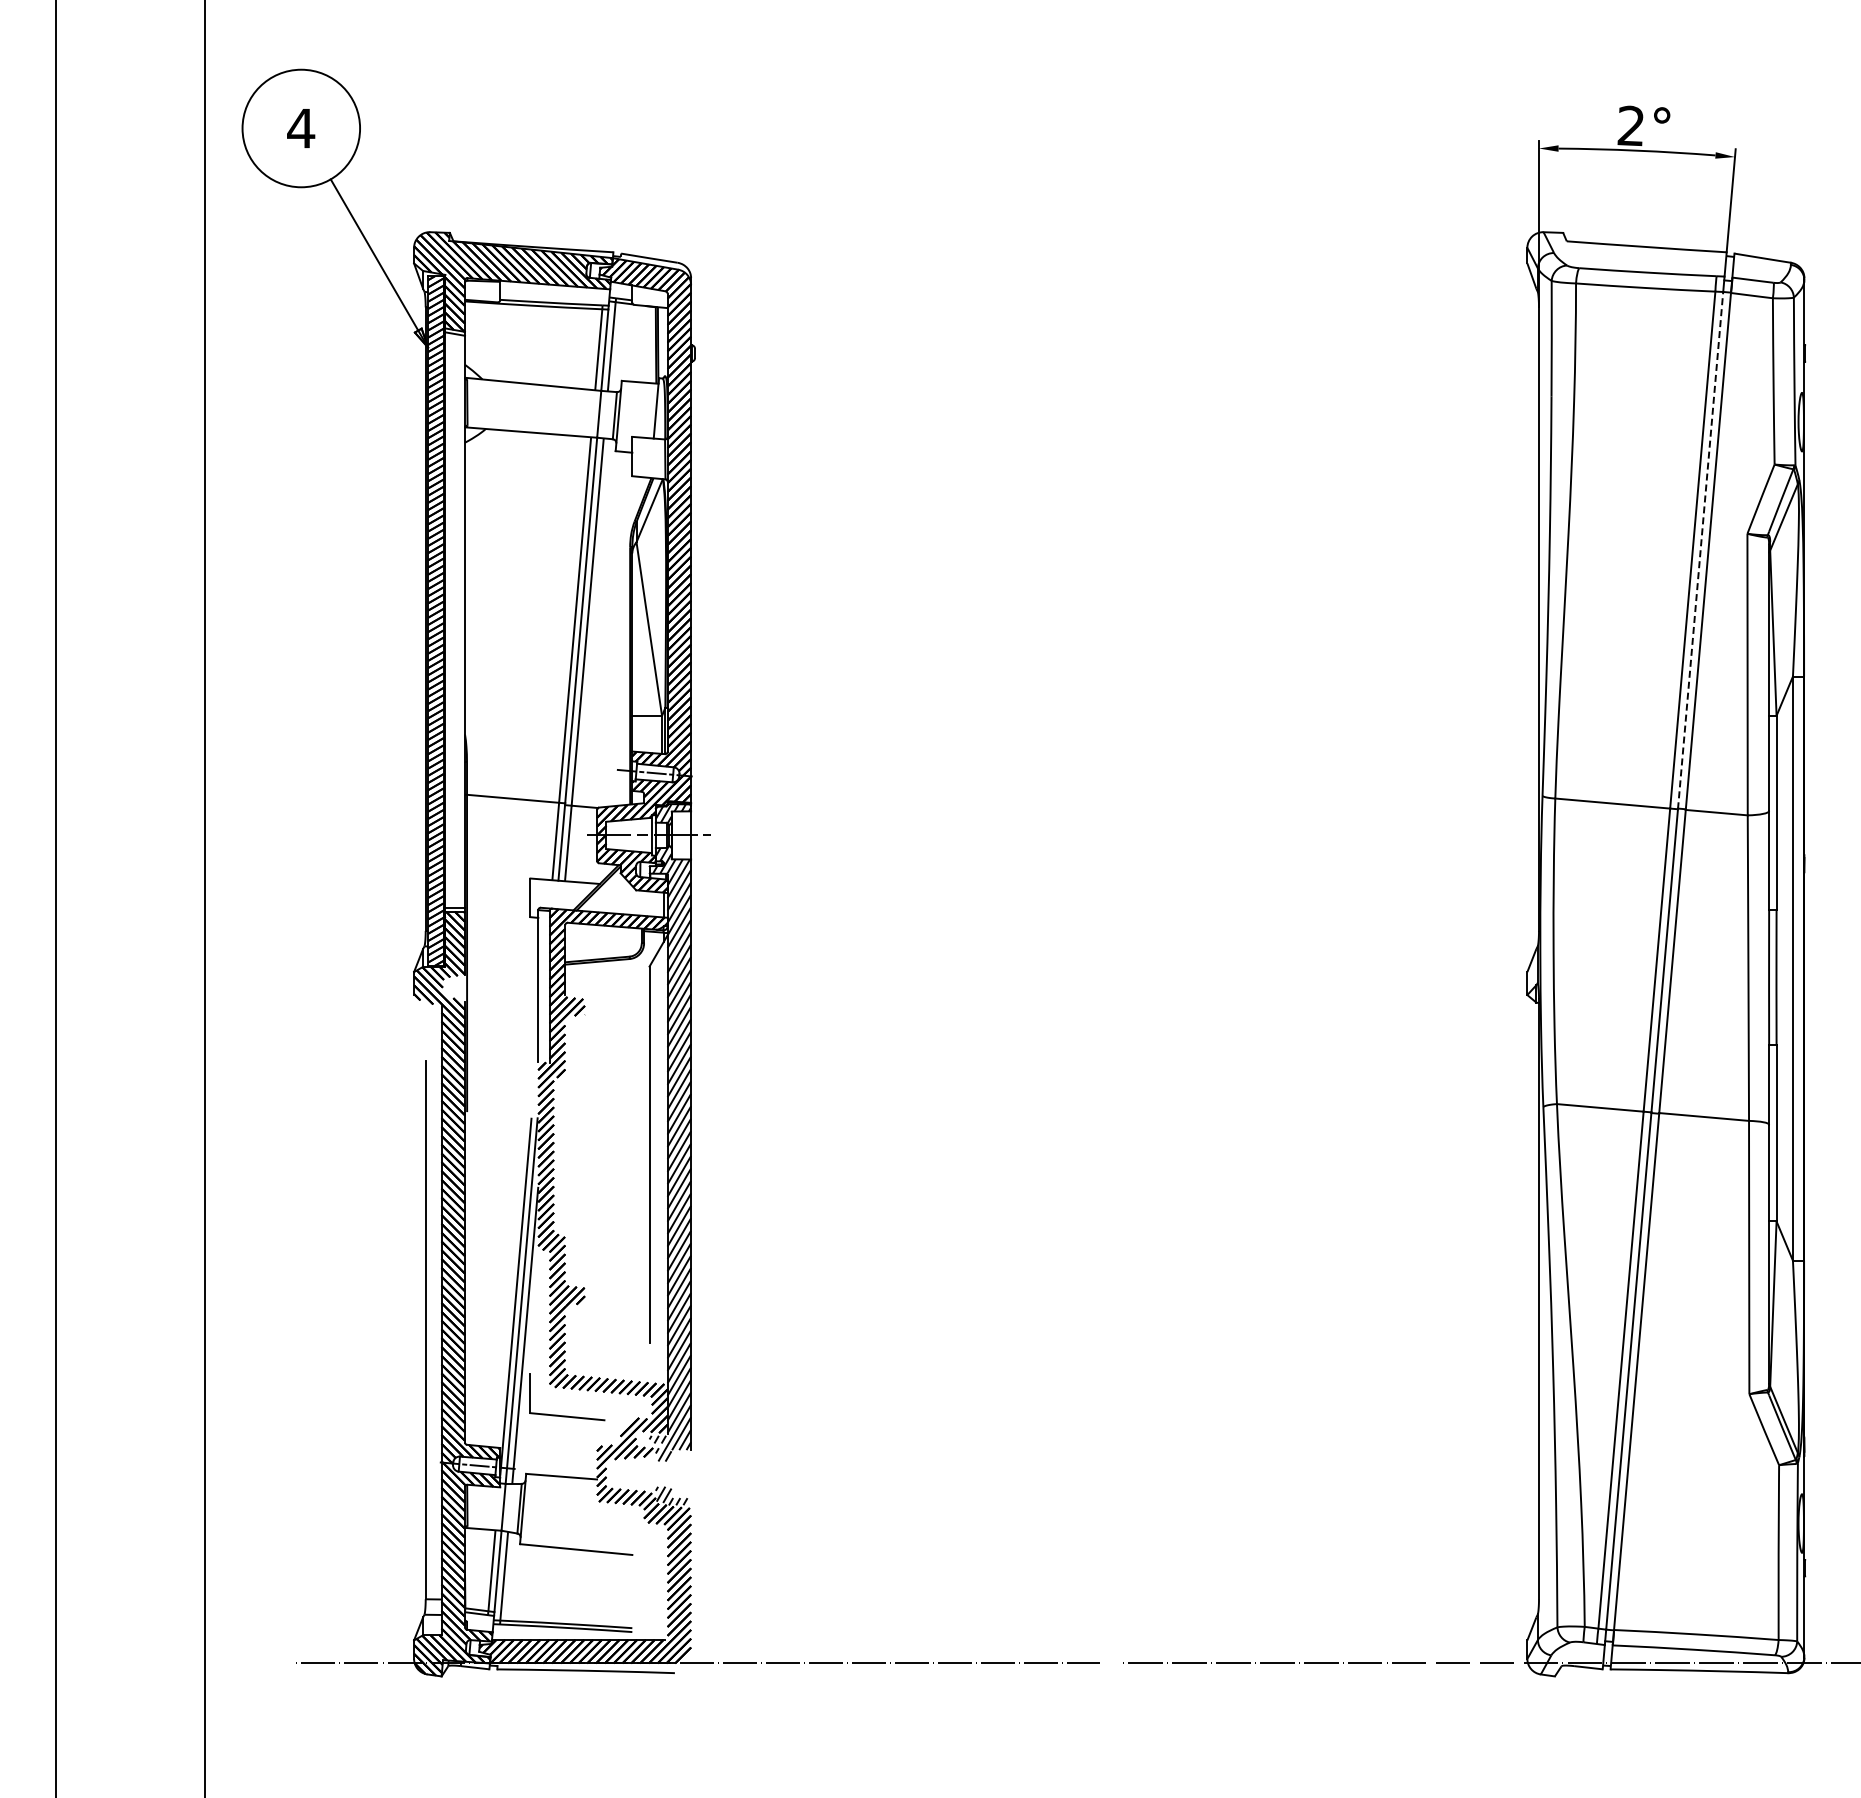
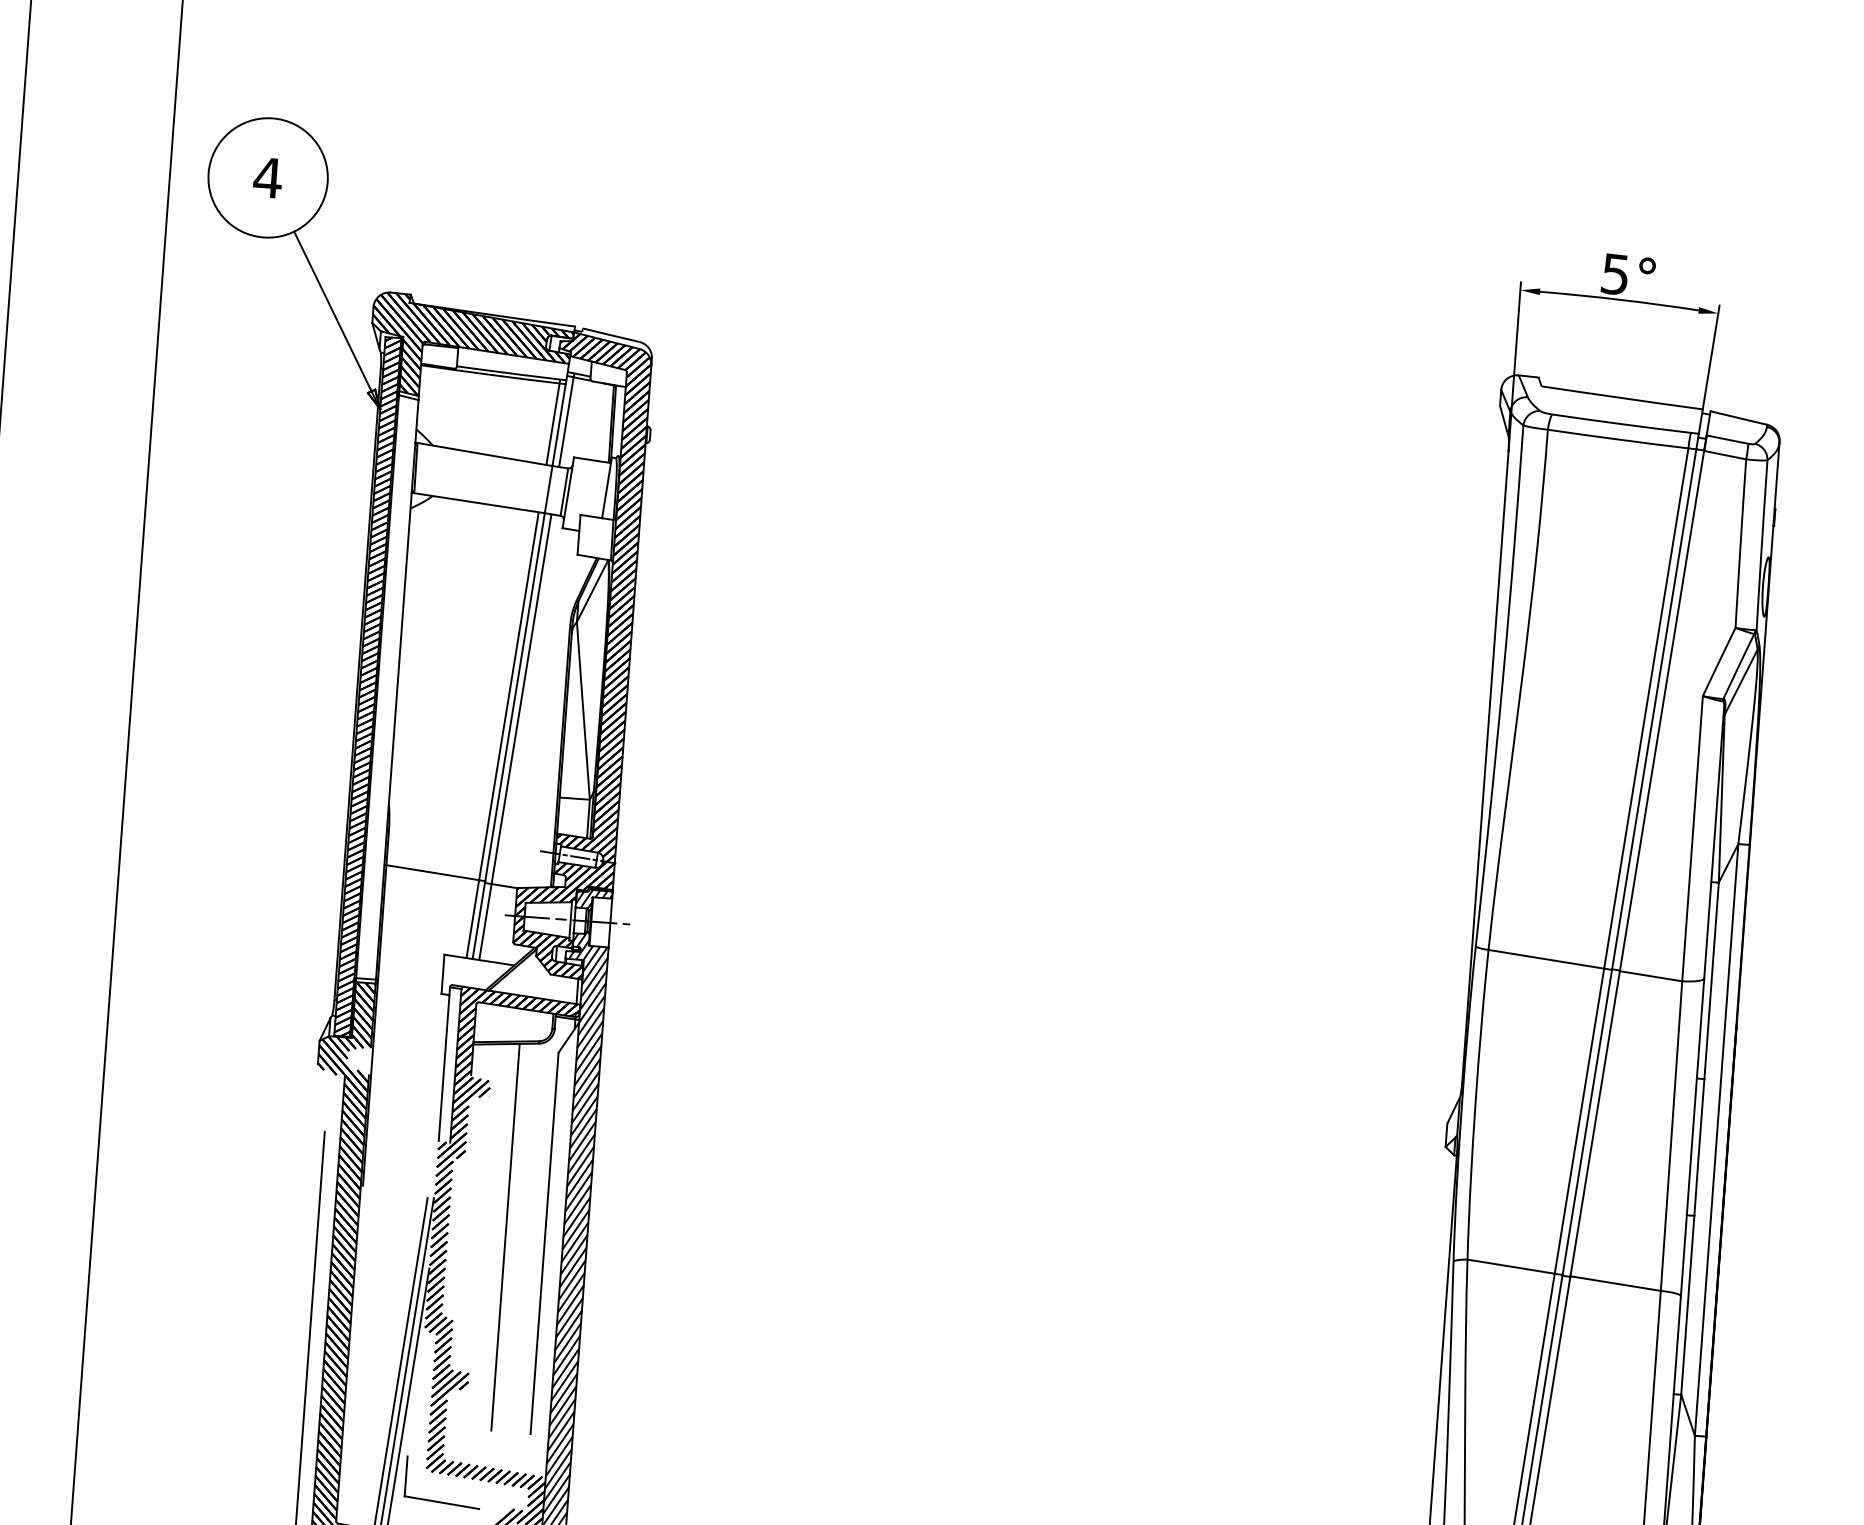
text: (1630, 125) -> (1614, 273), 2° -> 5°
line: (1700, 550) -> (1654, 709), dashed -> solid
line: (610, 1151) -> (505, 1237), added

